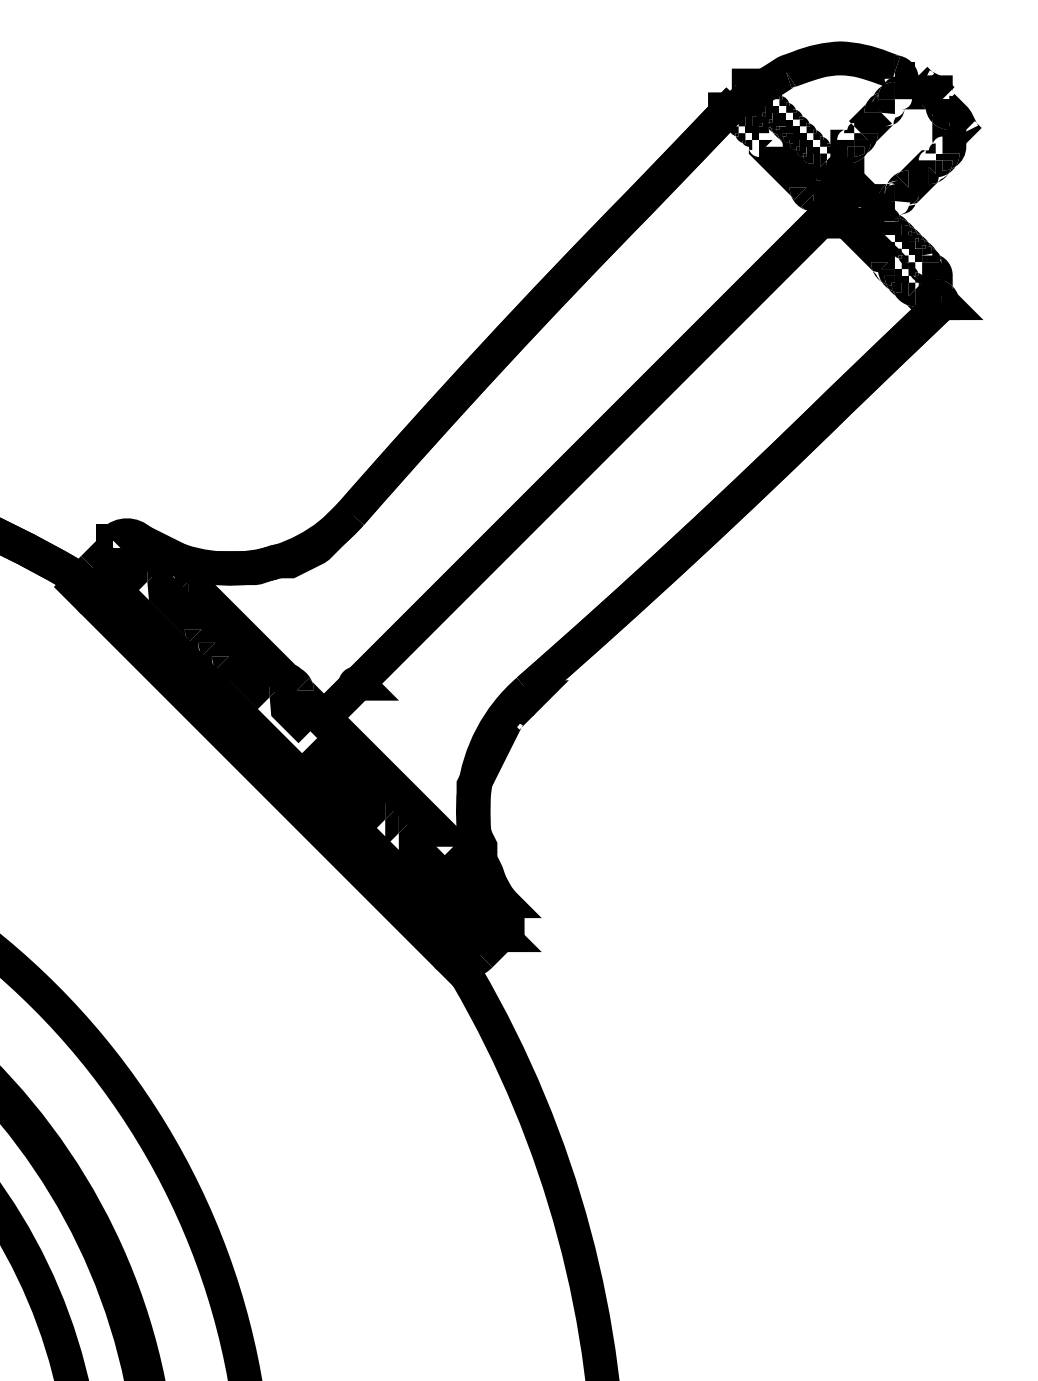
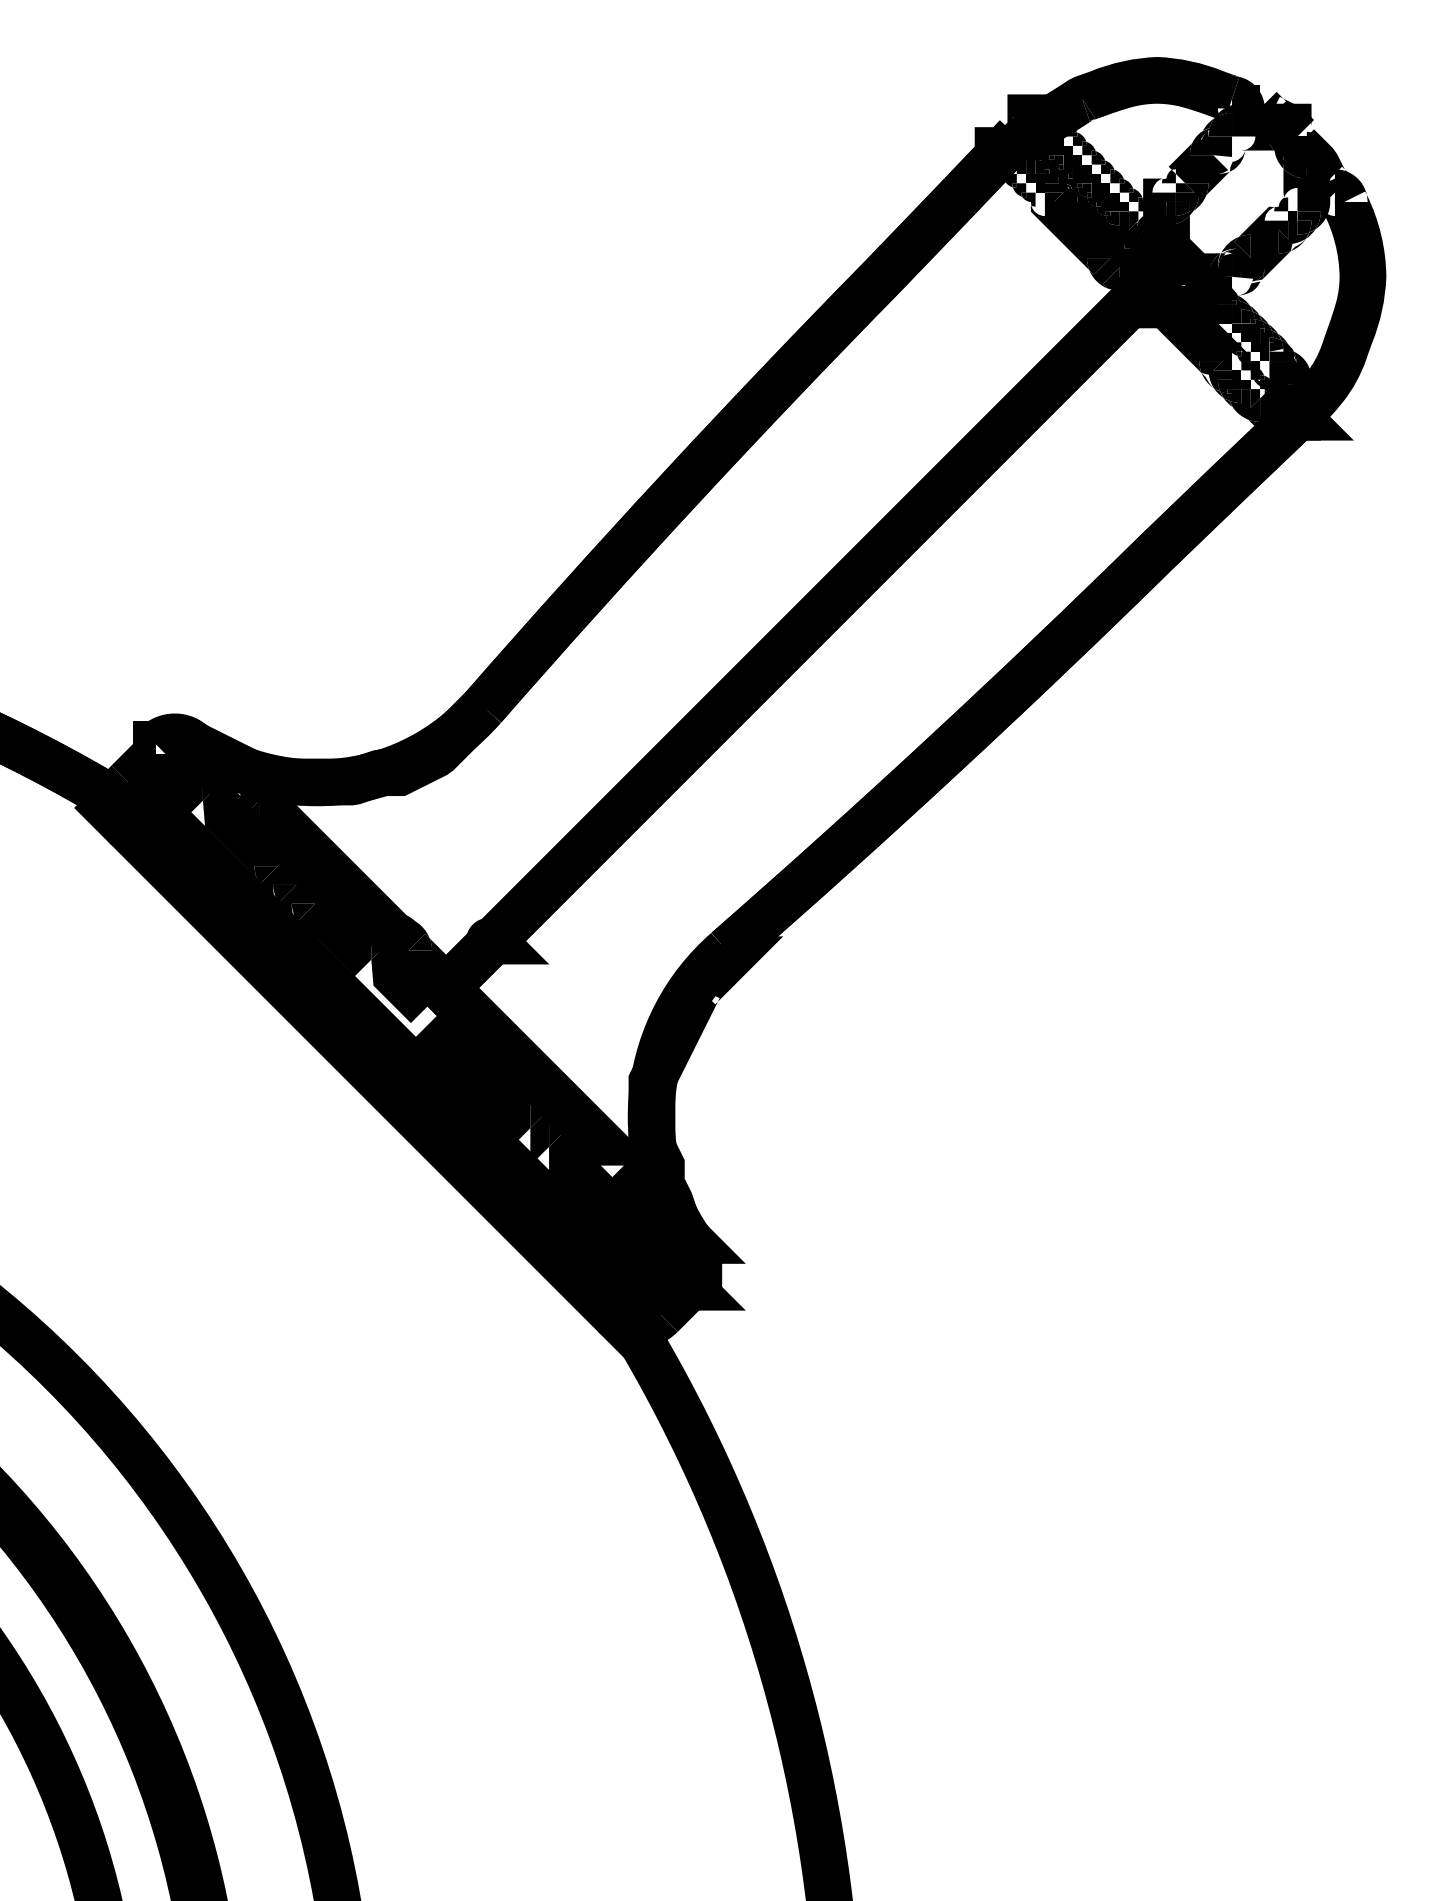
fill: (770, 135) -> (1060, 186), added
fill: (968, 218) -> (1333, 300), added

